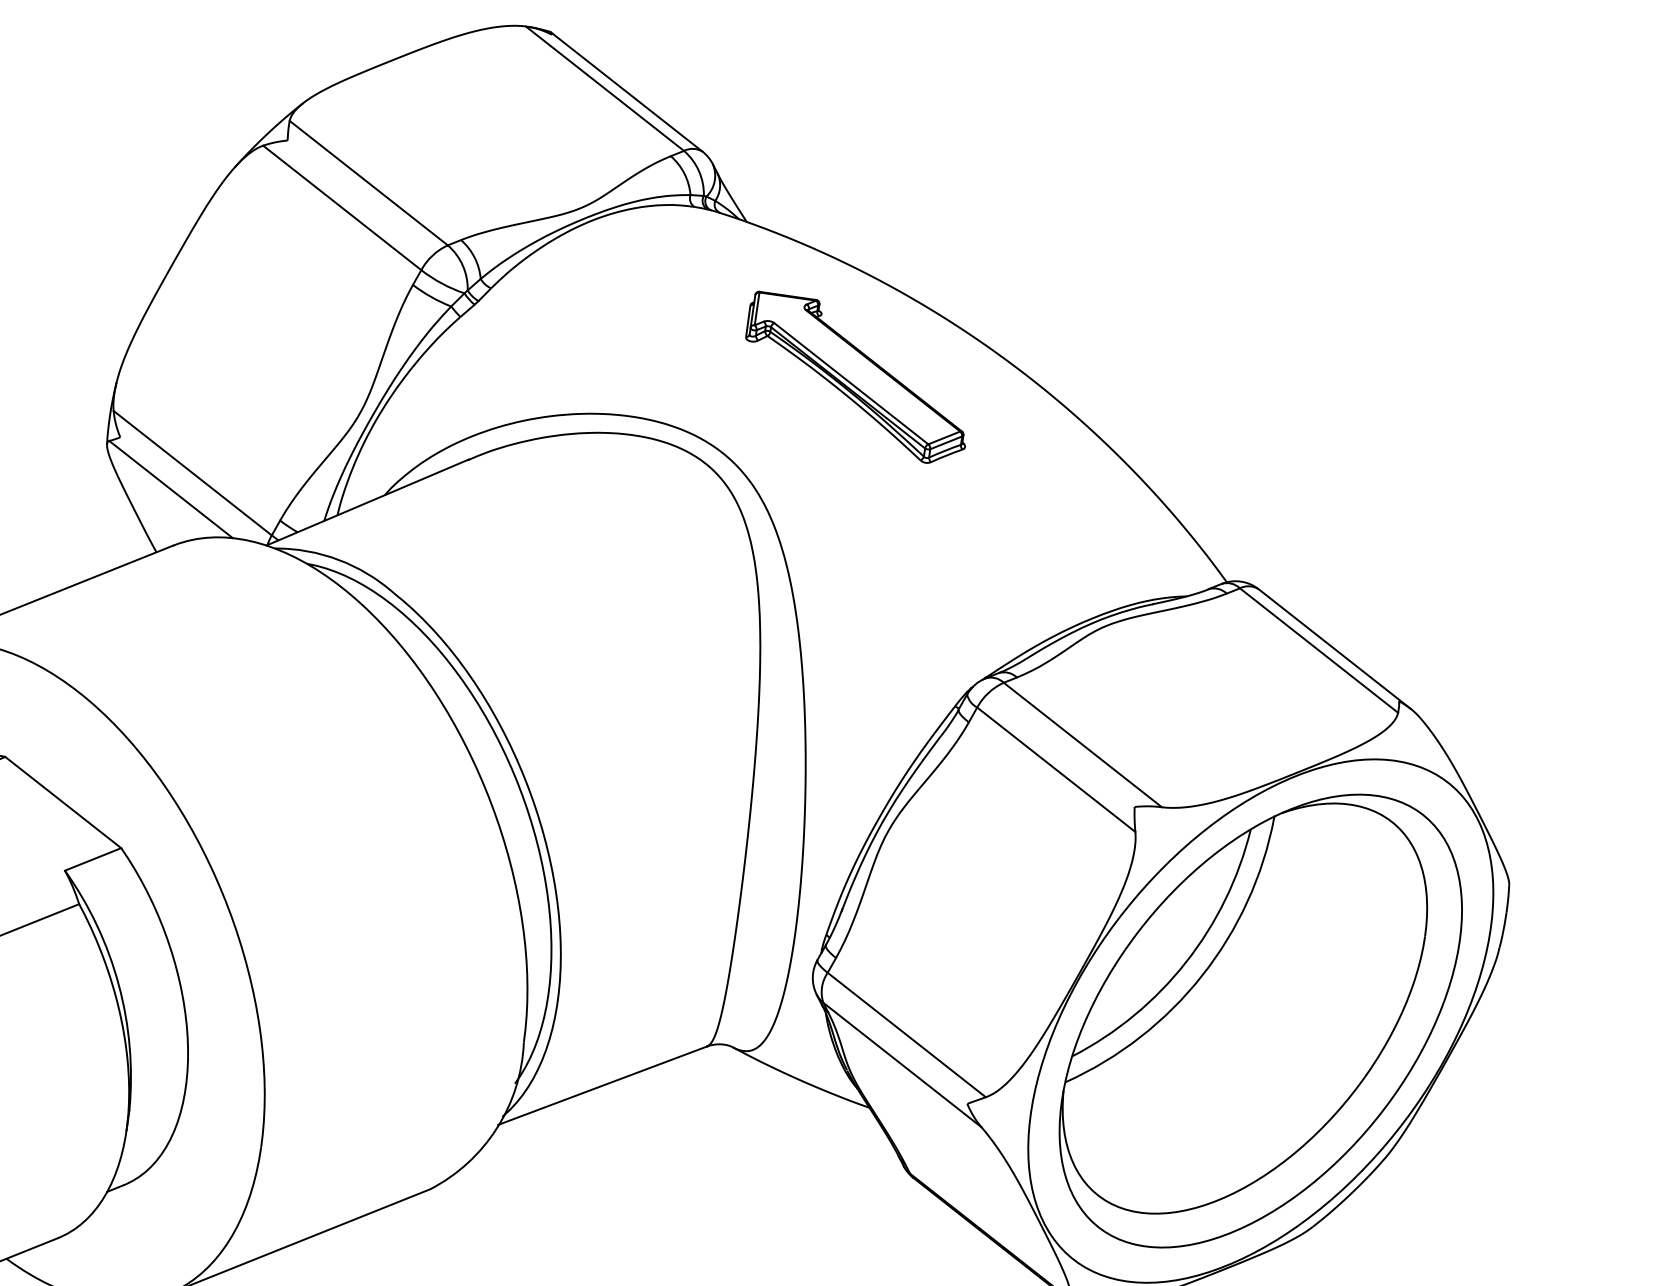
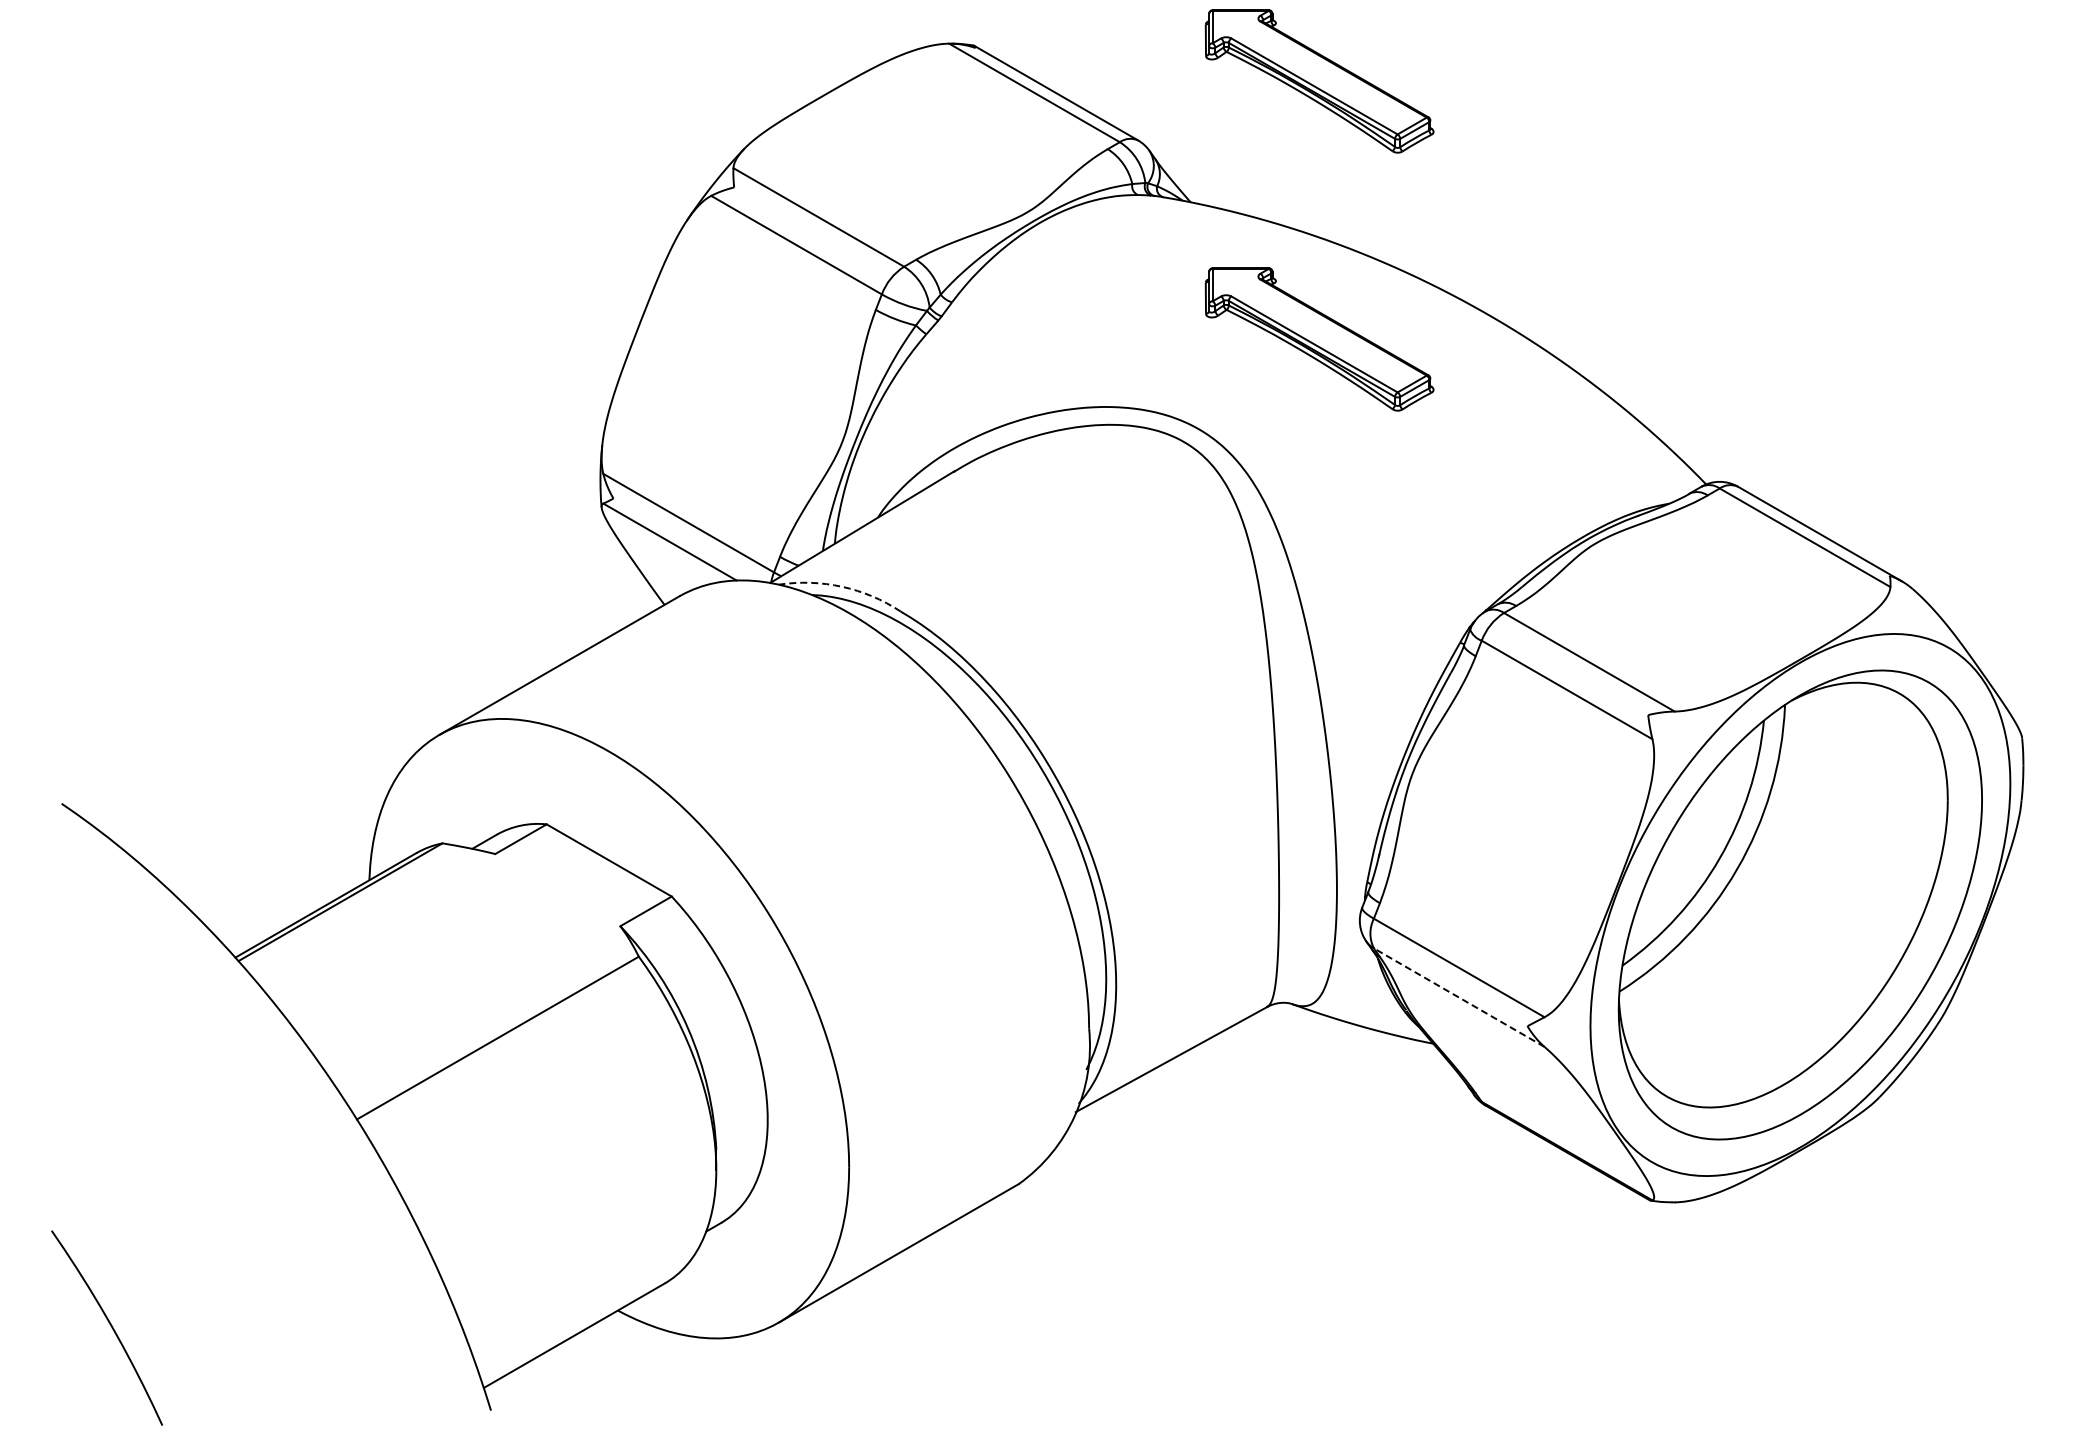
part: (894, 118) -> (1319, 81), added
arc: (338, 559) -> (842, 586), solid -> dashed
line: (902, 1064) -> (1459, 997), solid -> dashed

